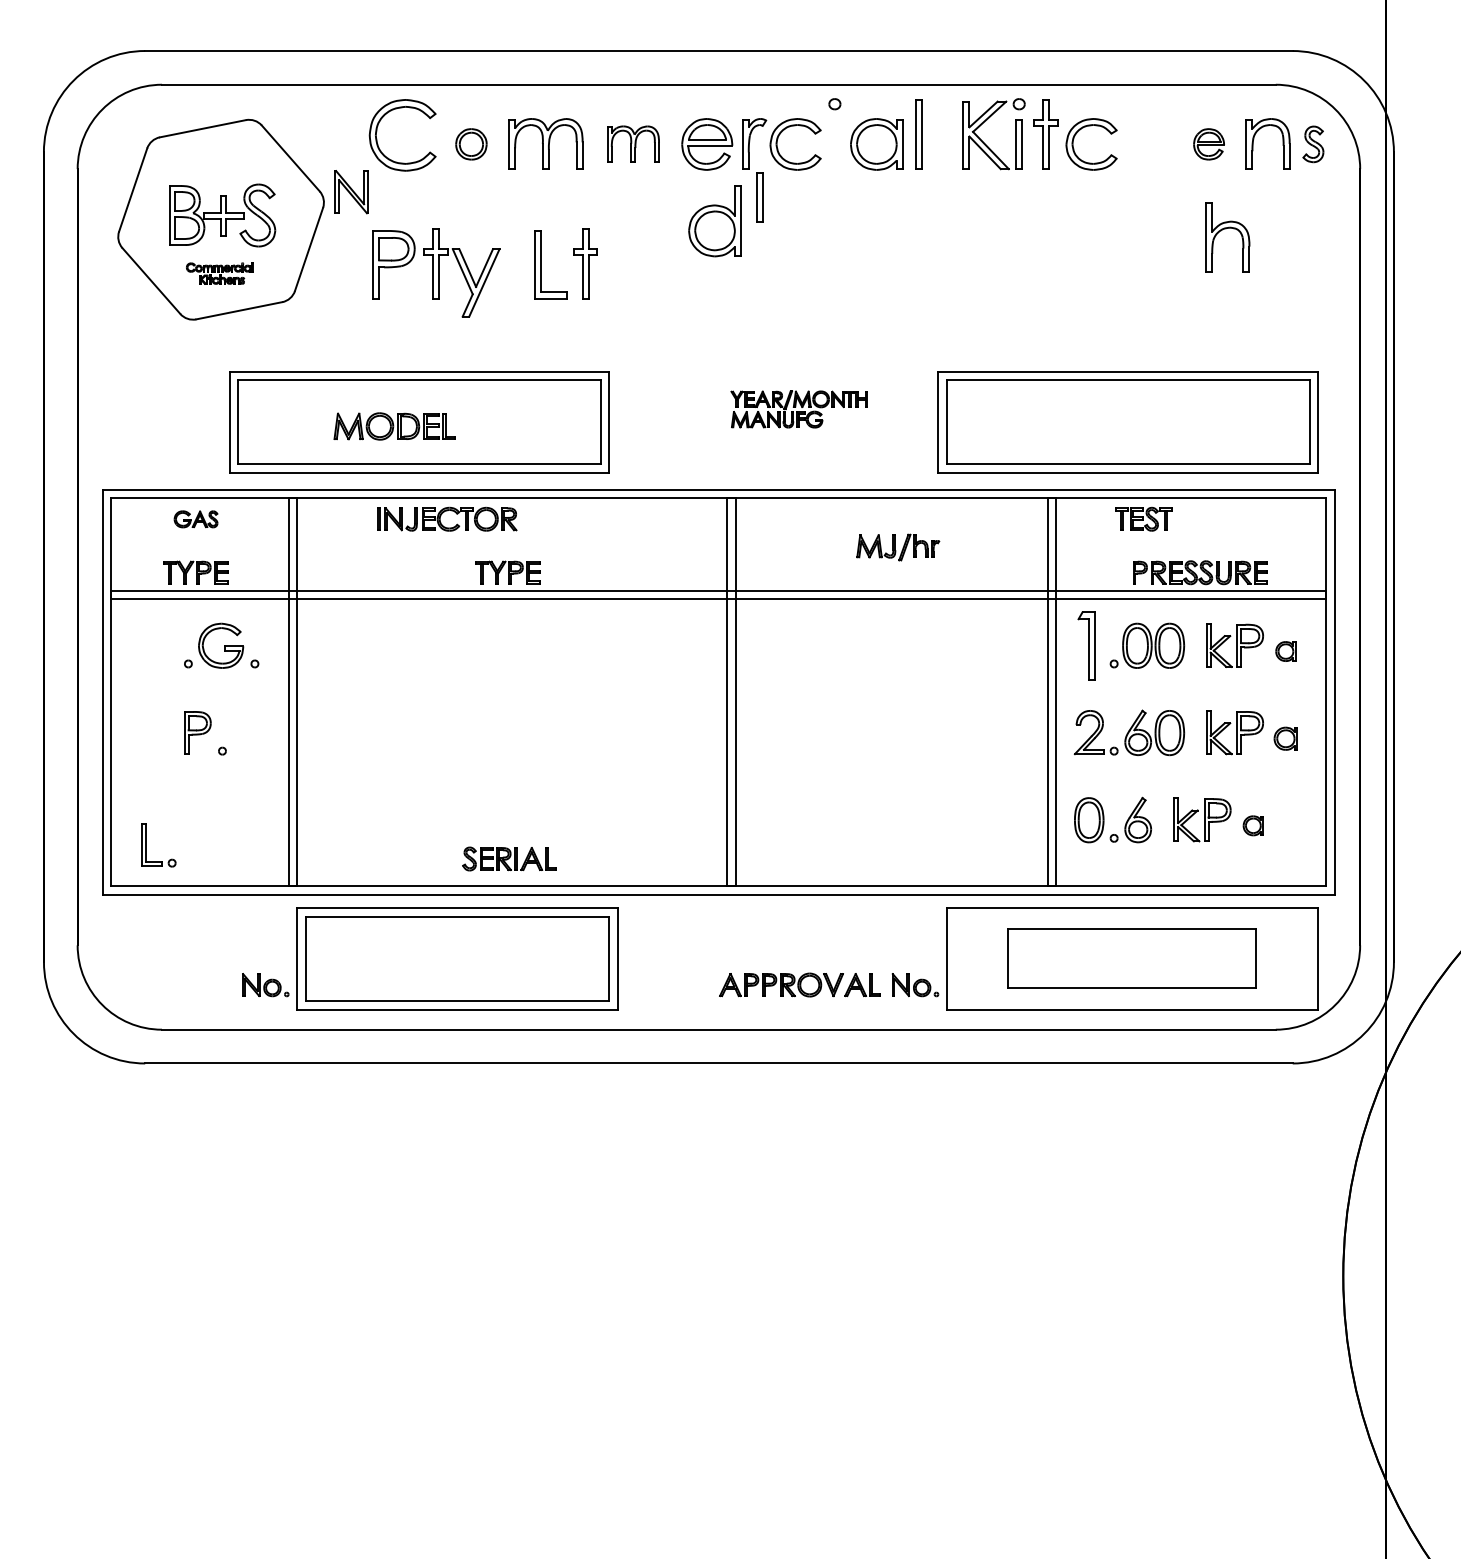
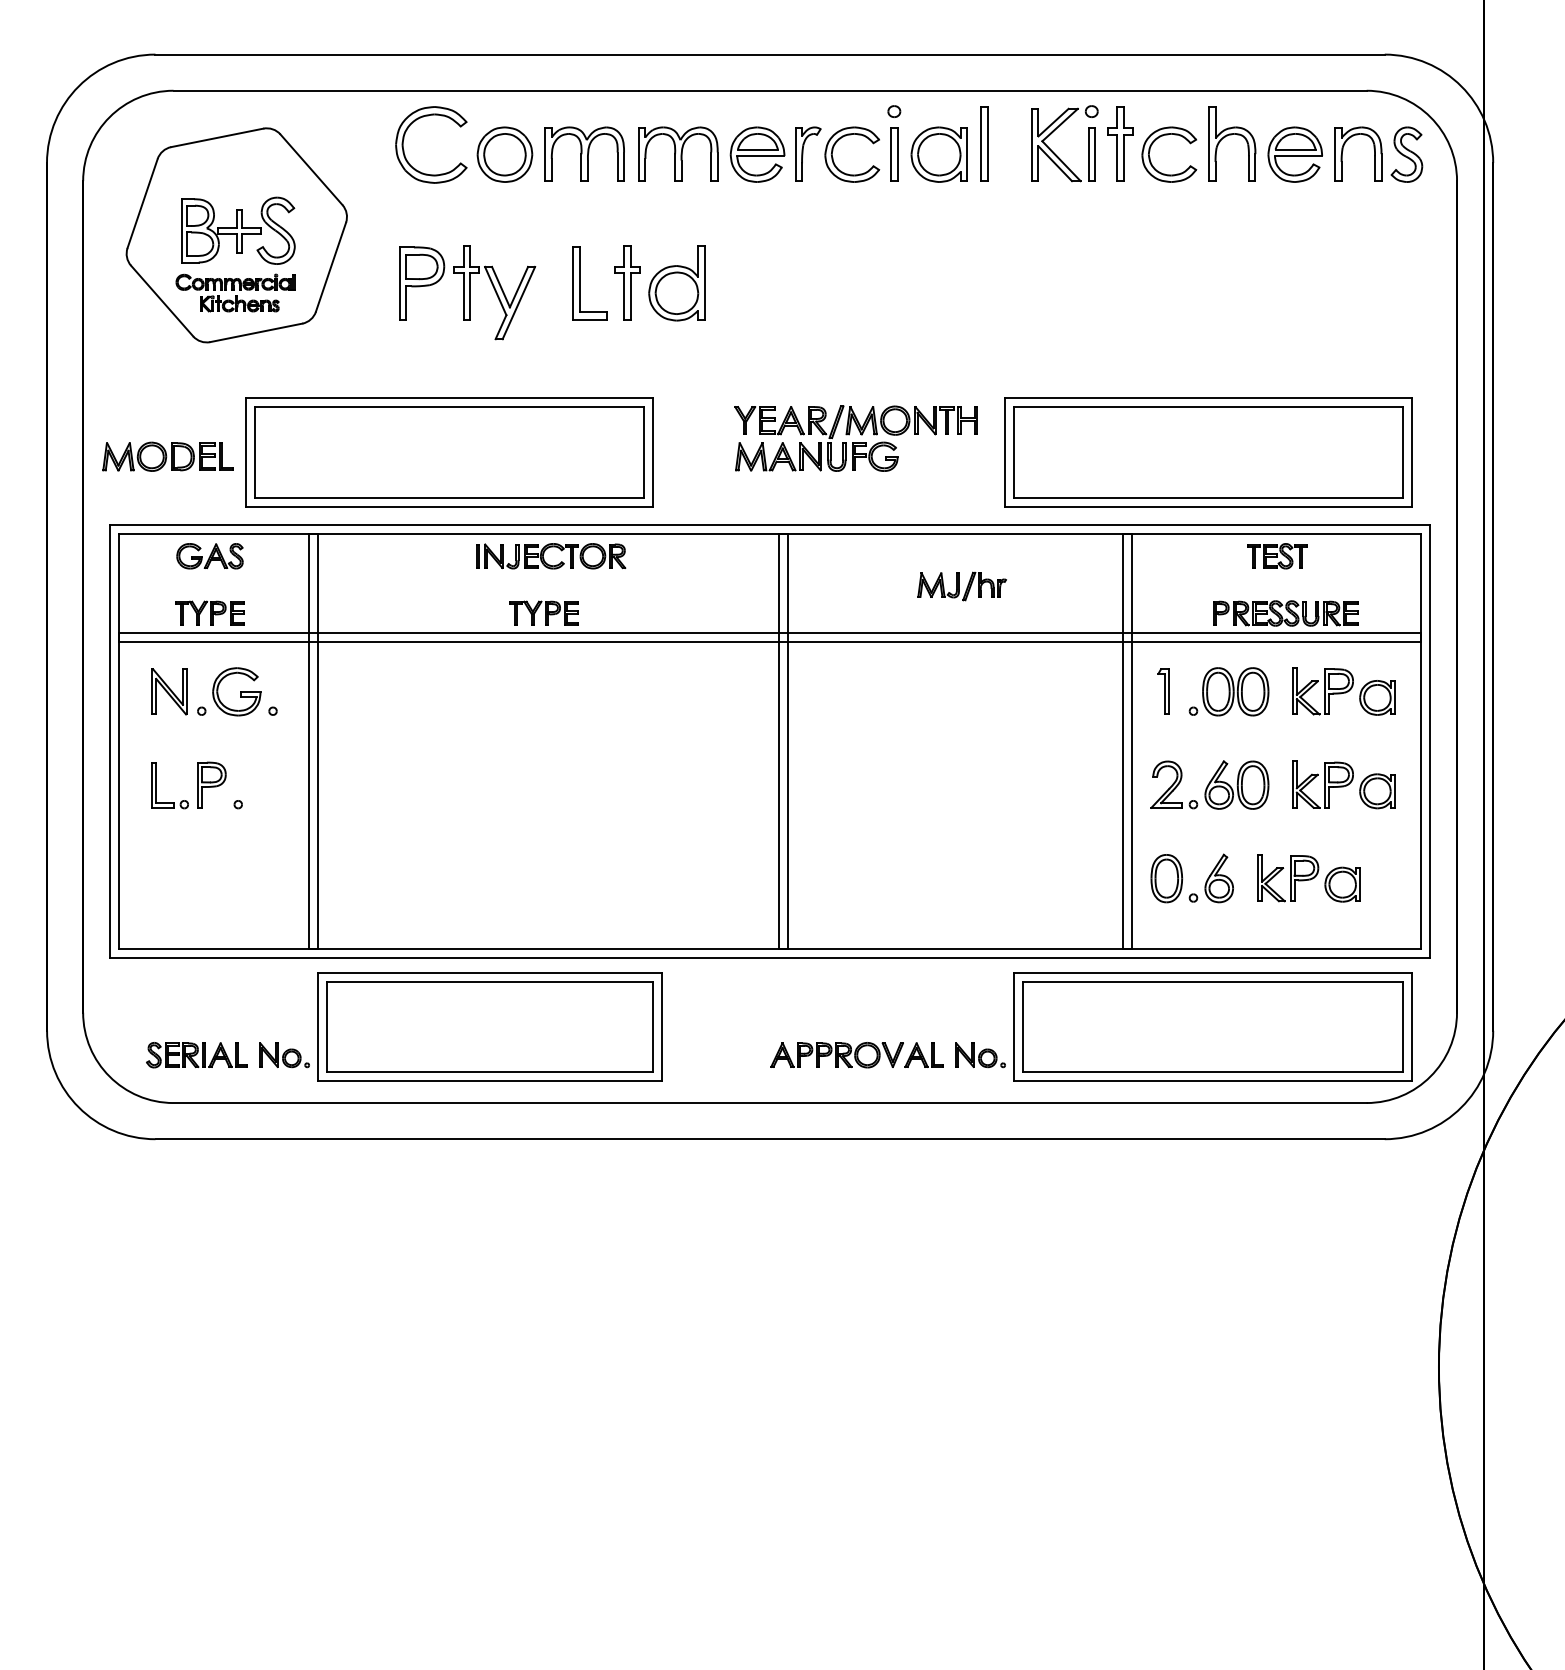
part: (633, 143) -> (678, 153), size x1.43
part: (470, 144) -> (504, 154), size x1.67
part: (1208, 144) -> (1294, 154), size x1.67
part: (1313, 144) -> (1406, 154), size x1.43
part: (351, 191) -> (169, 691), moved
part: (760, 197) -> (894, 154), moved
part: (714, 221) -> (676, 283), moved
part: (1227, 229) -> (1231, 135), moved
part: (219, 273) -> (235, 292), size x1.67
part: (798, 409) -> (855, 438), size x1.67
part: (394, 426) -> (167, 456), moved
part: (195, 519) -> (209, 556), size x1.43
part: (1144, 519) -> (1277, 556), moved
part: (441, 521) -> (544, 558), moved
part: (1086, 645) -> (1163, 691), size x0.62
part: (1285, 651) -> (1377, 697), size x1.67
part: (1285, 738) -> (1377, 791), size x1.43
part: (1253, 825) -> (1342, 884), size x1.67
part: (146, 845) -> (156, 785), moved
part: (509, 859) -> (196, 1055), moved
part: (1131, 958) -> (1212, 1026), size x1.43

